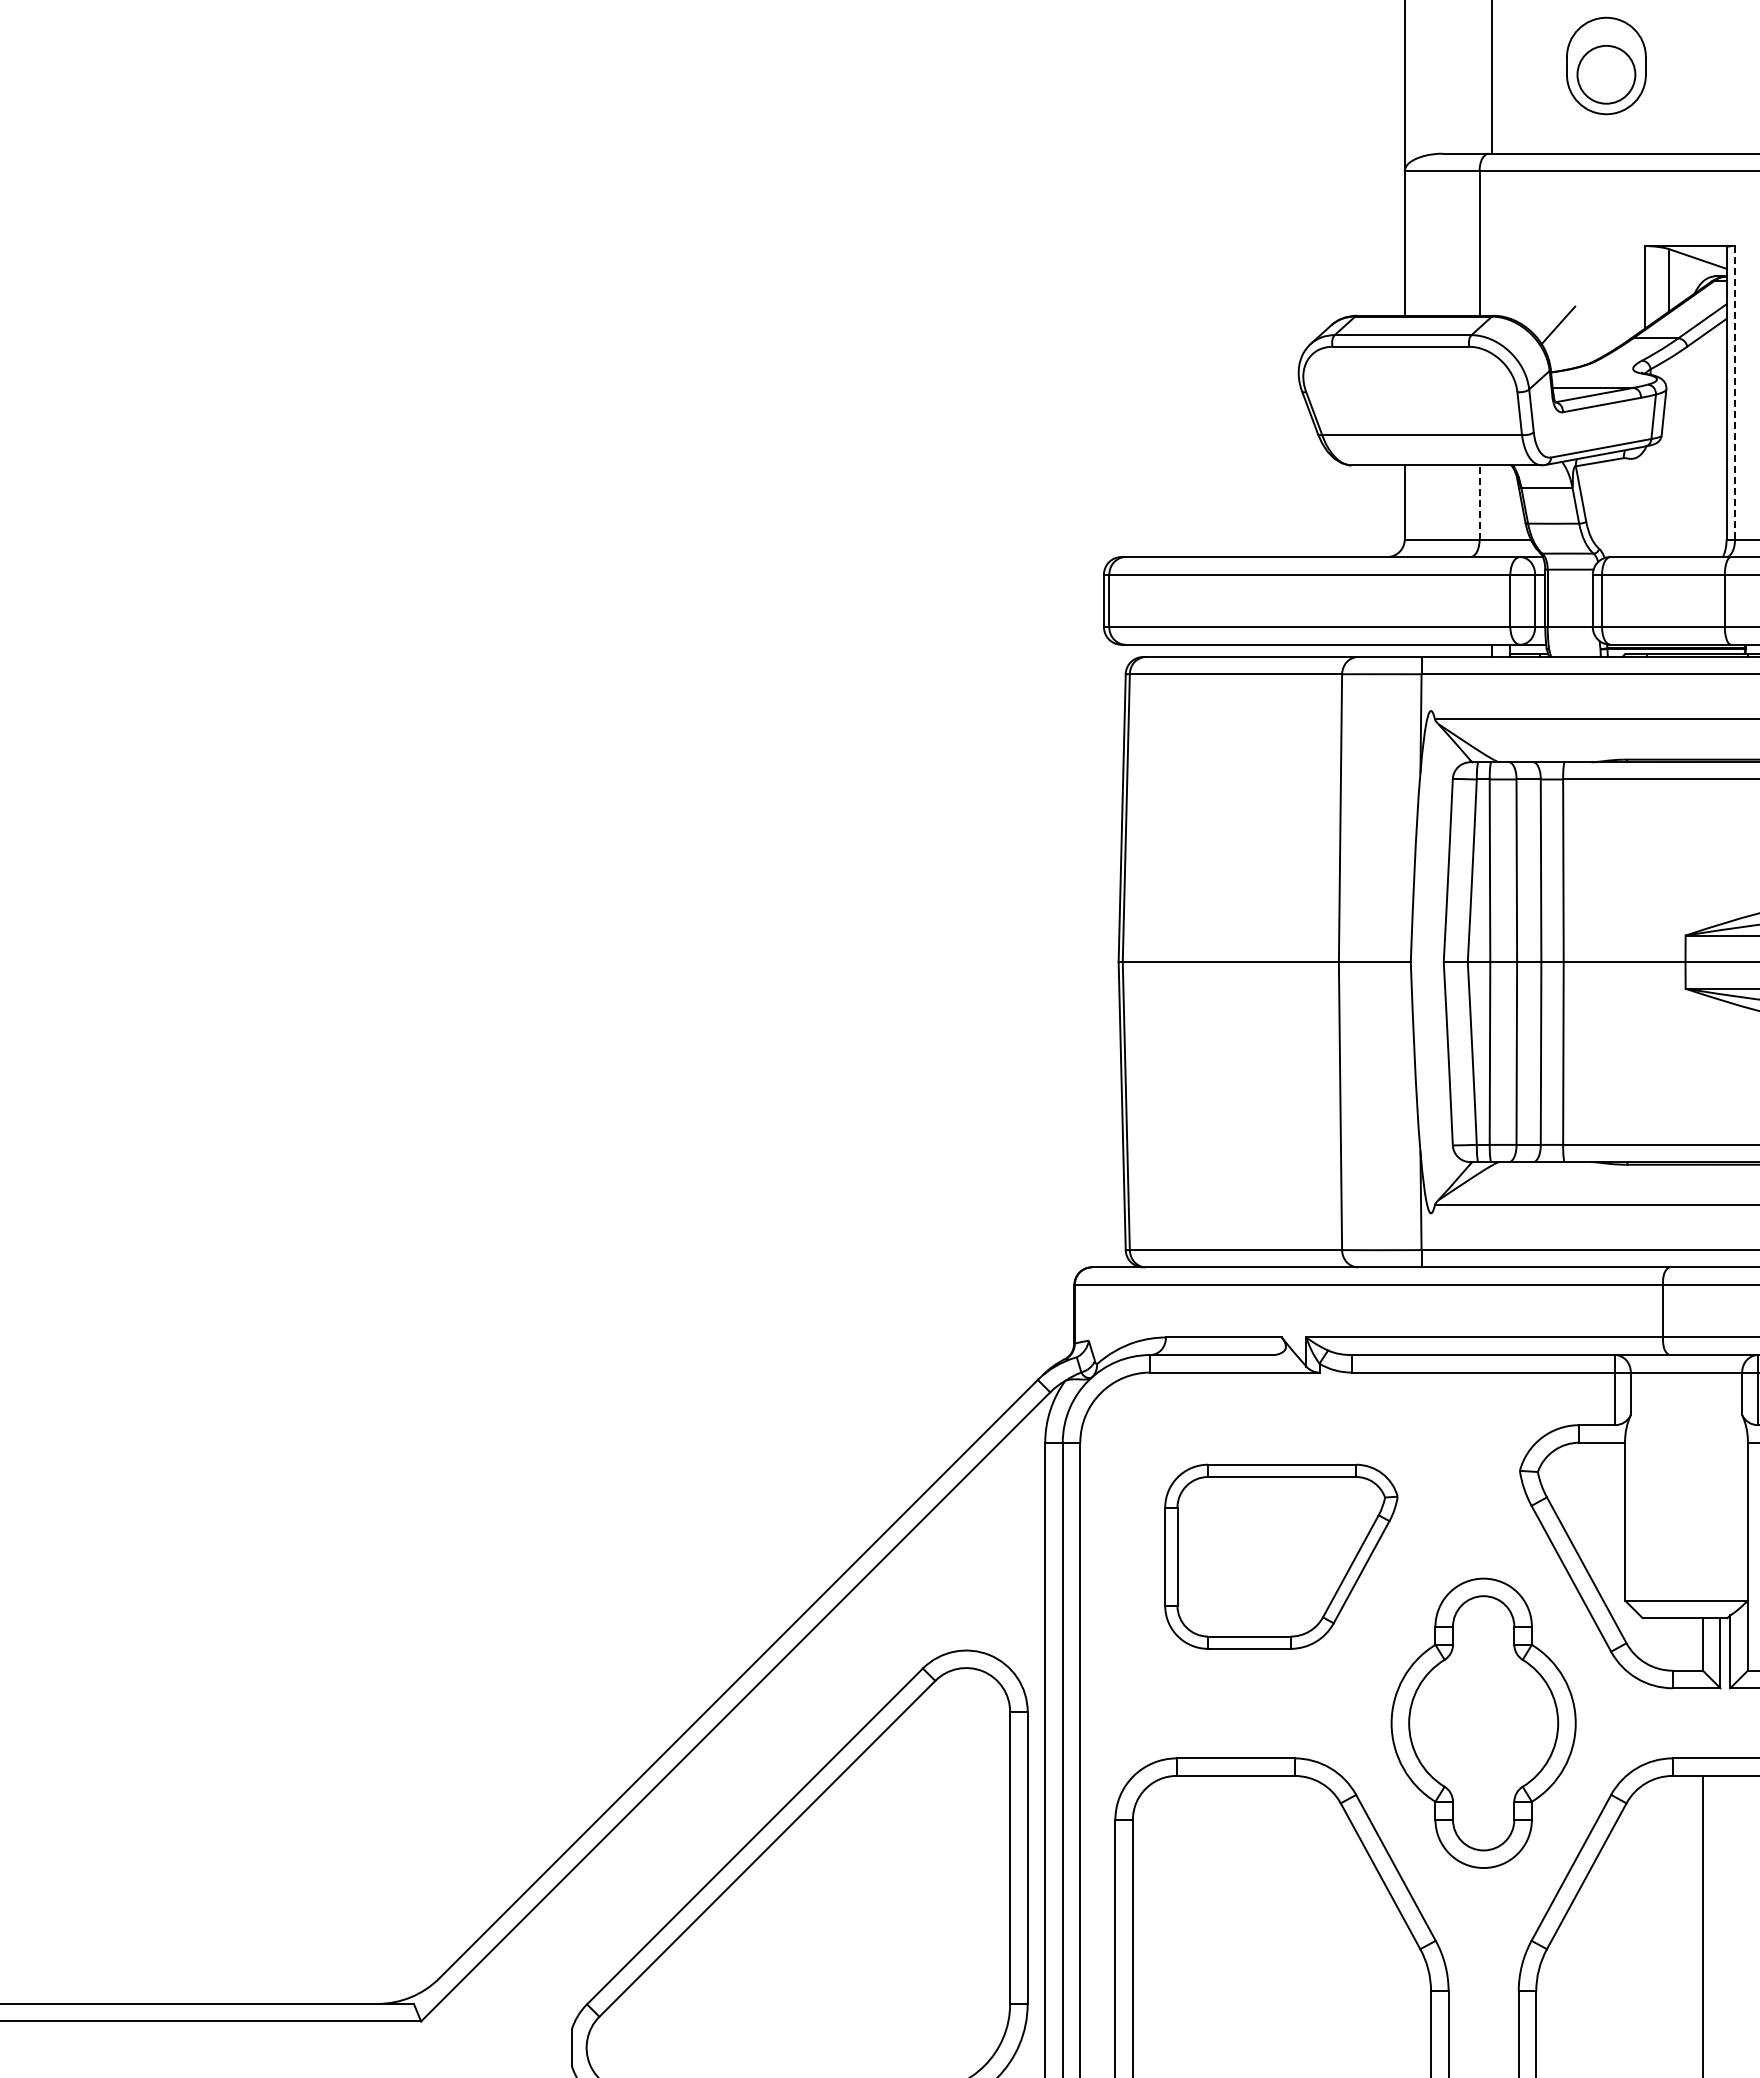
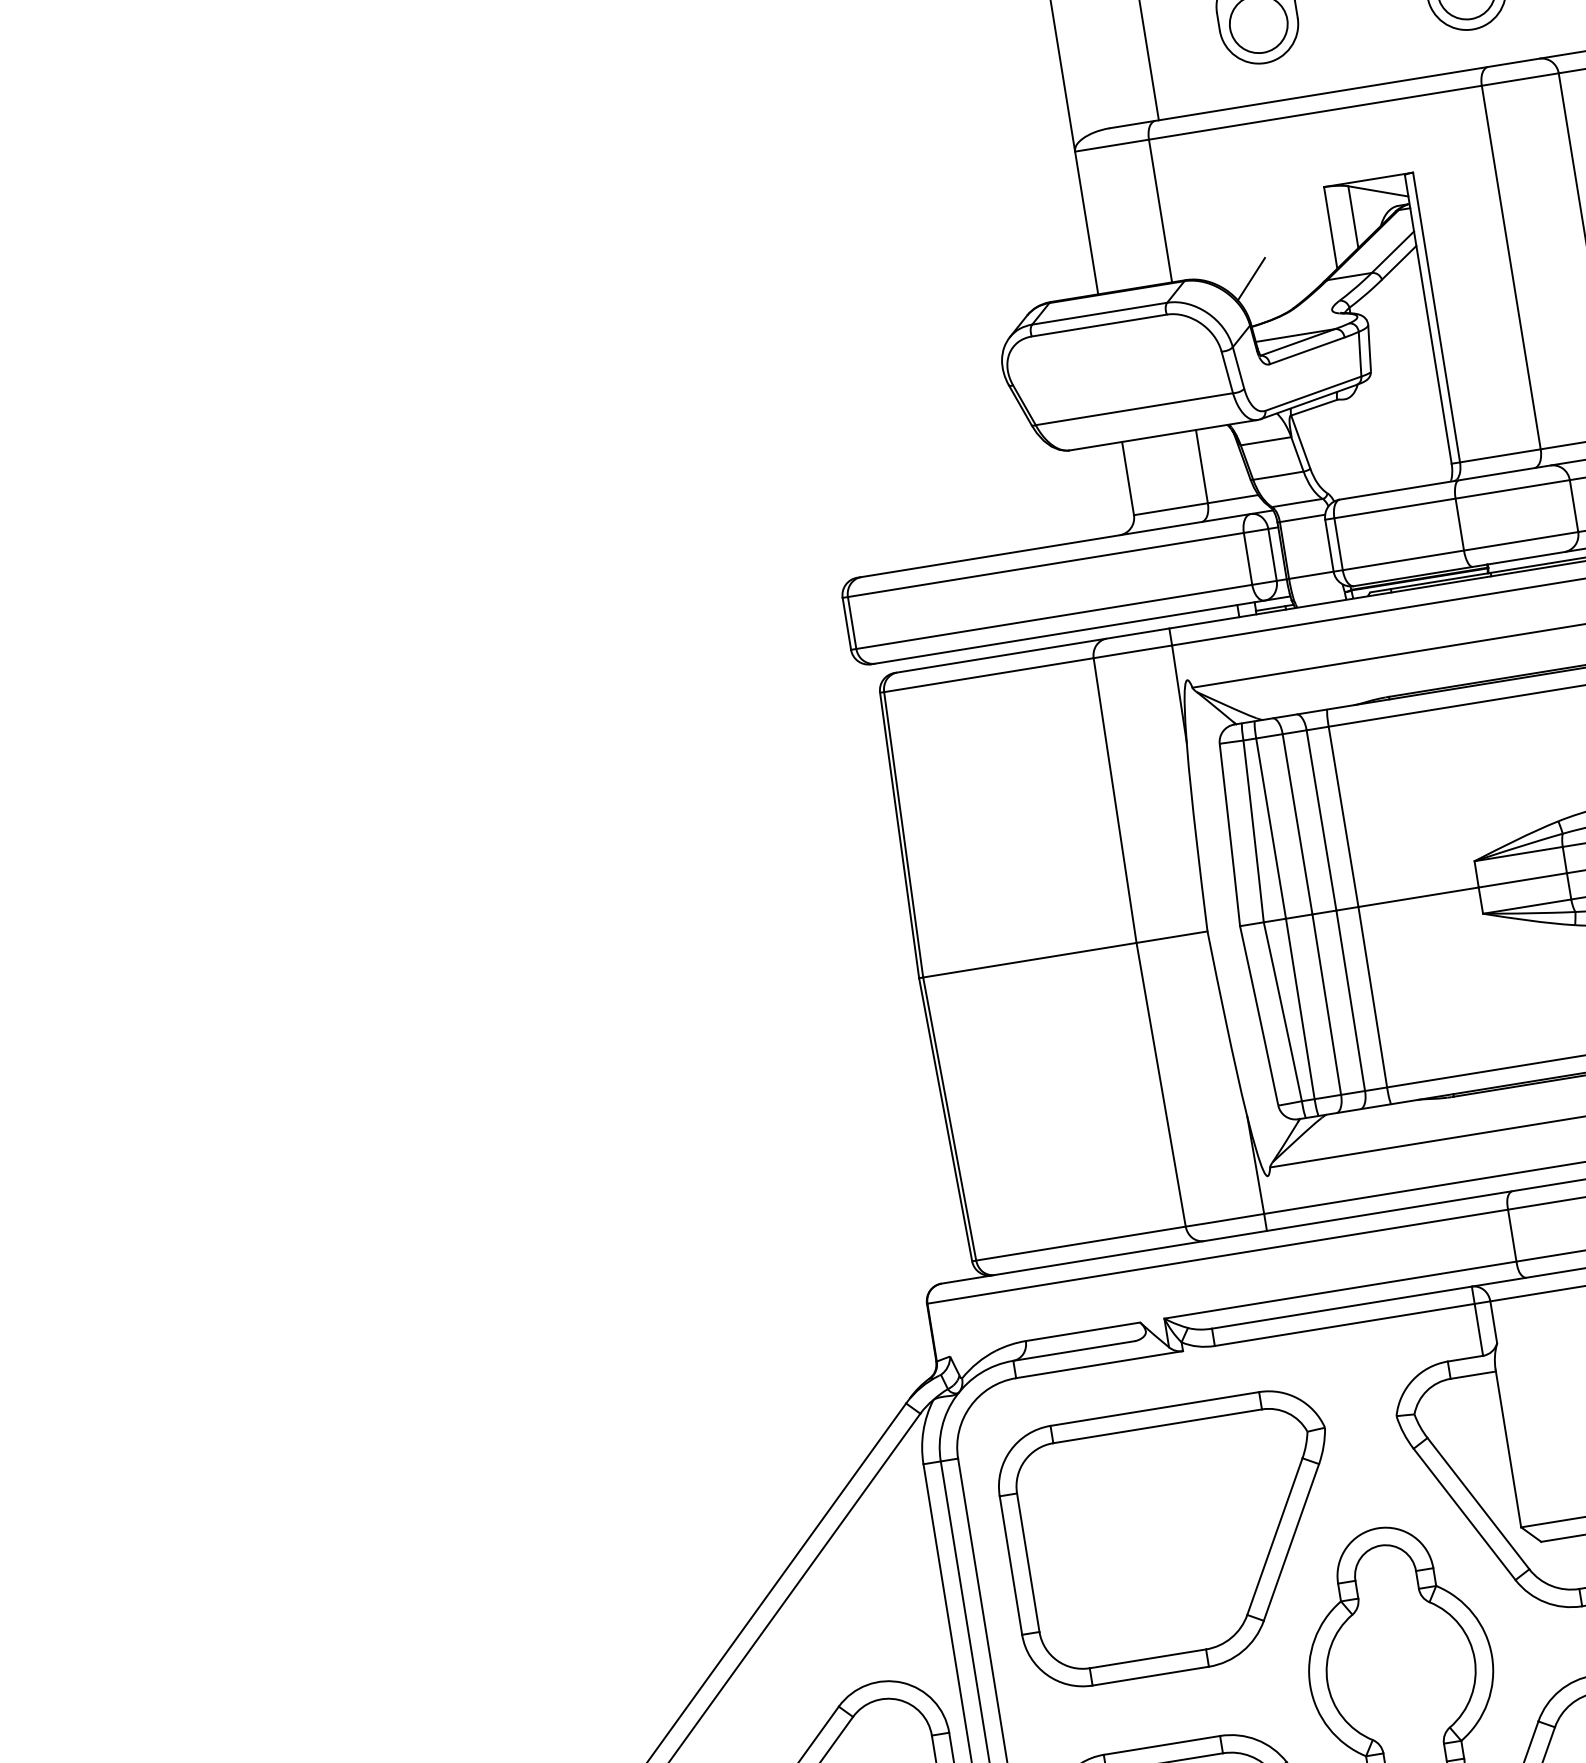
line: (1735, 392) -> (1436, 317), dashed -> solid
line: (1479, 501) -> (1201, 465), dashed -> solid
part: (1281, 1556) -> (1174, 1538), size x1.43

